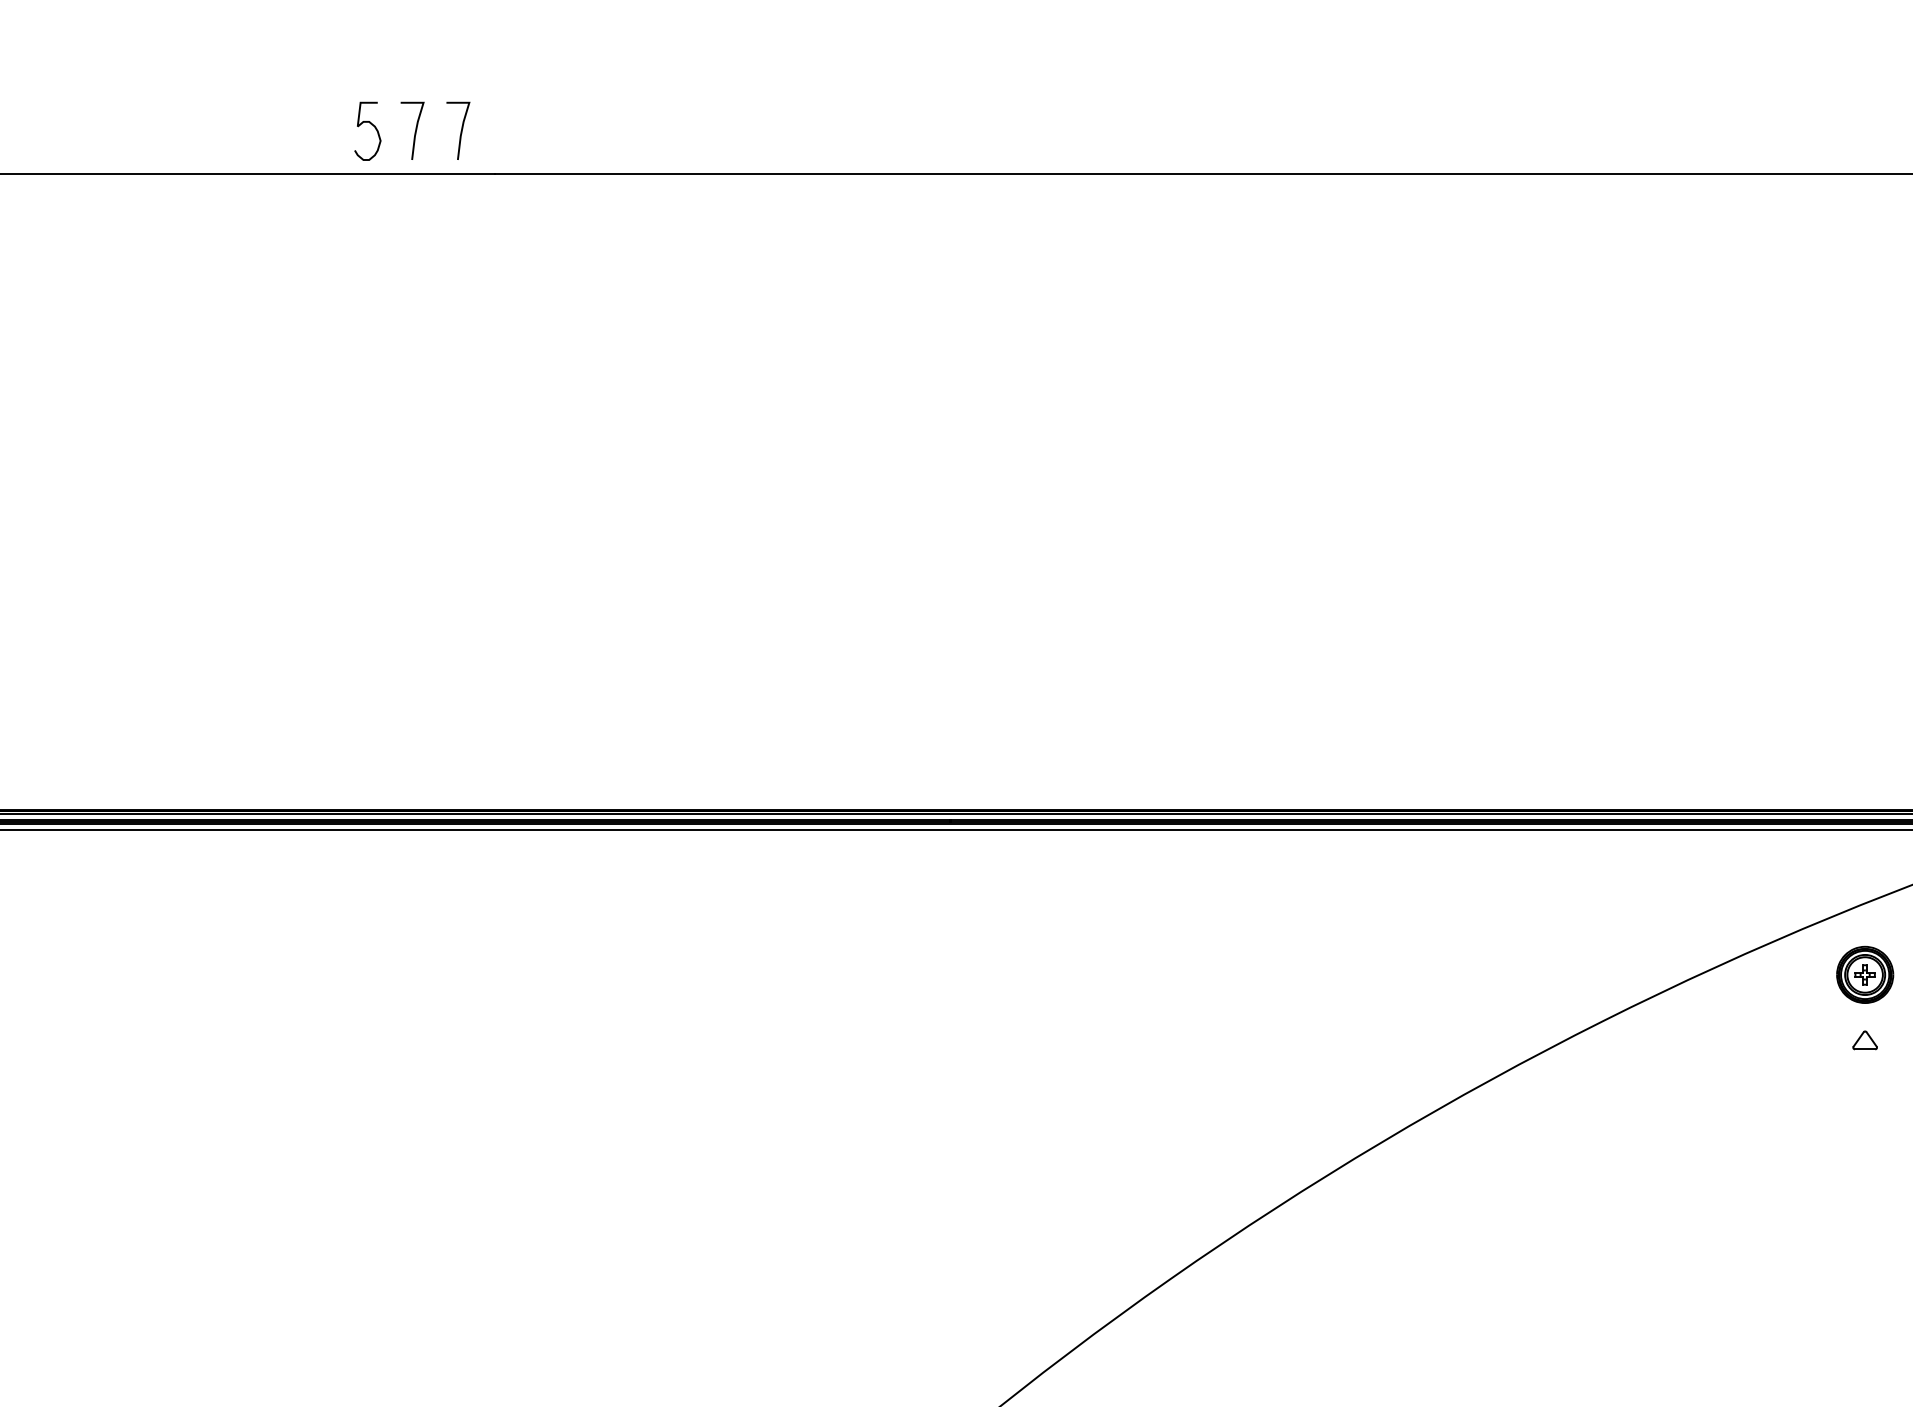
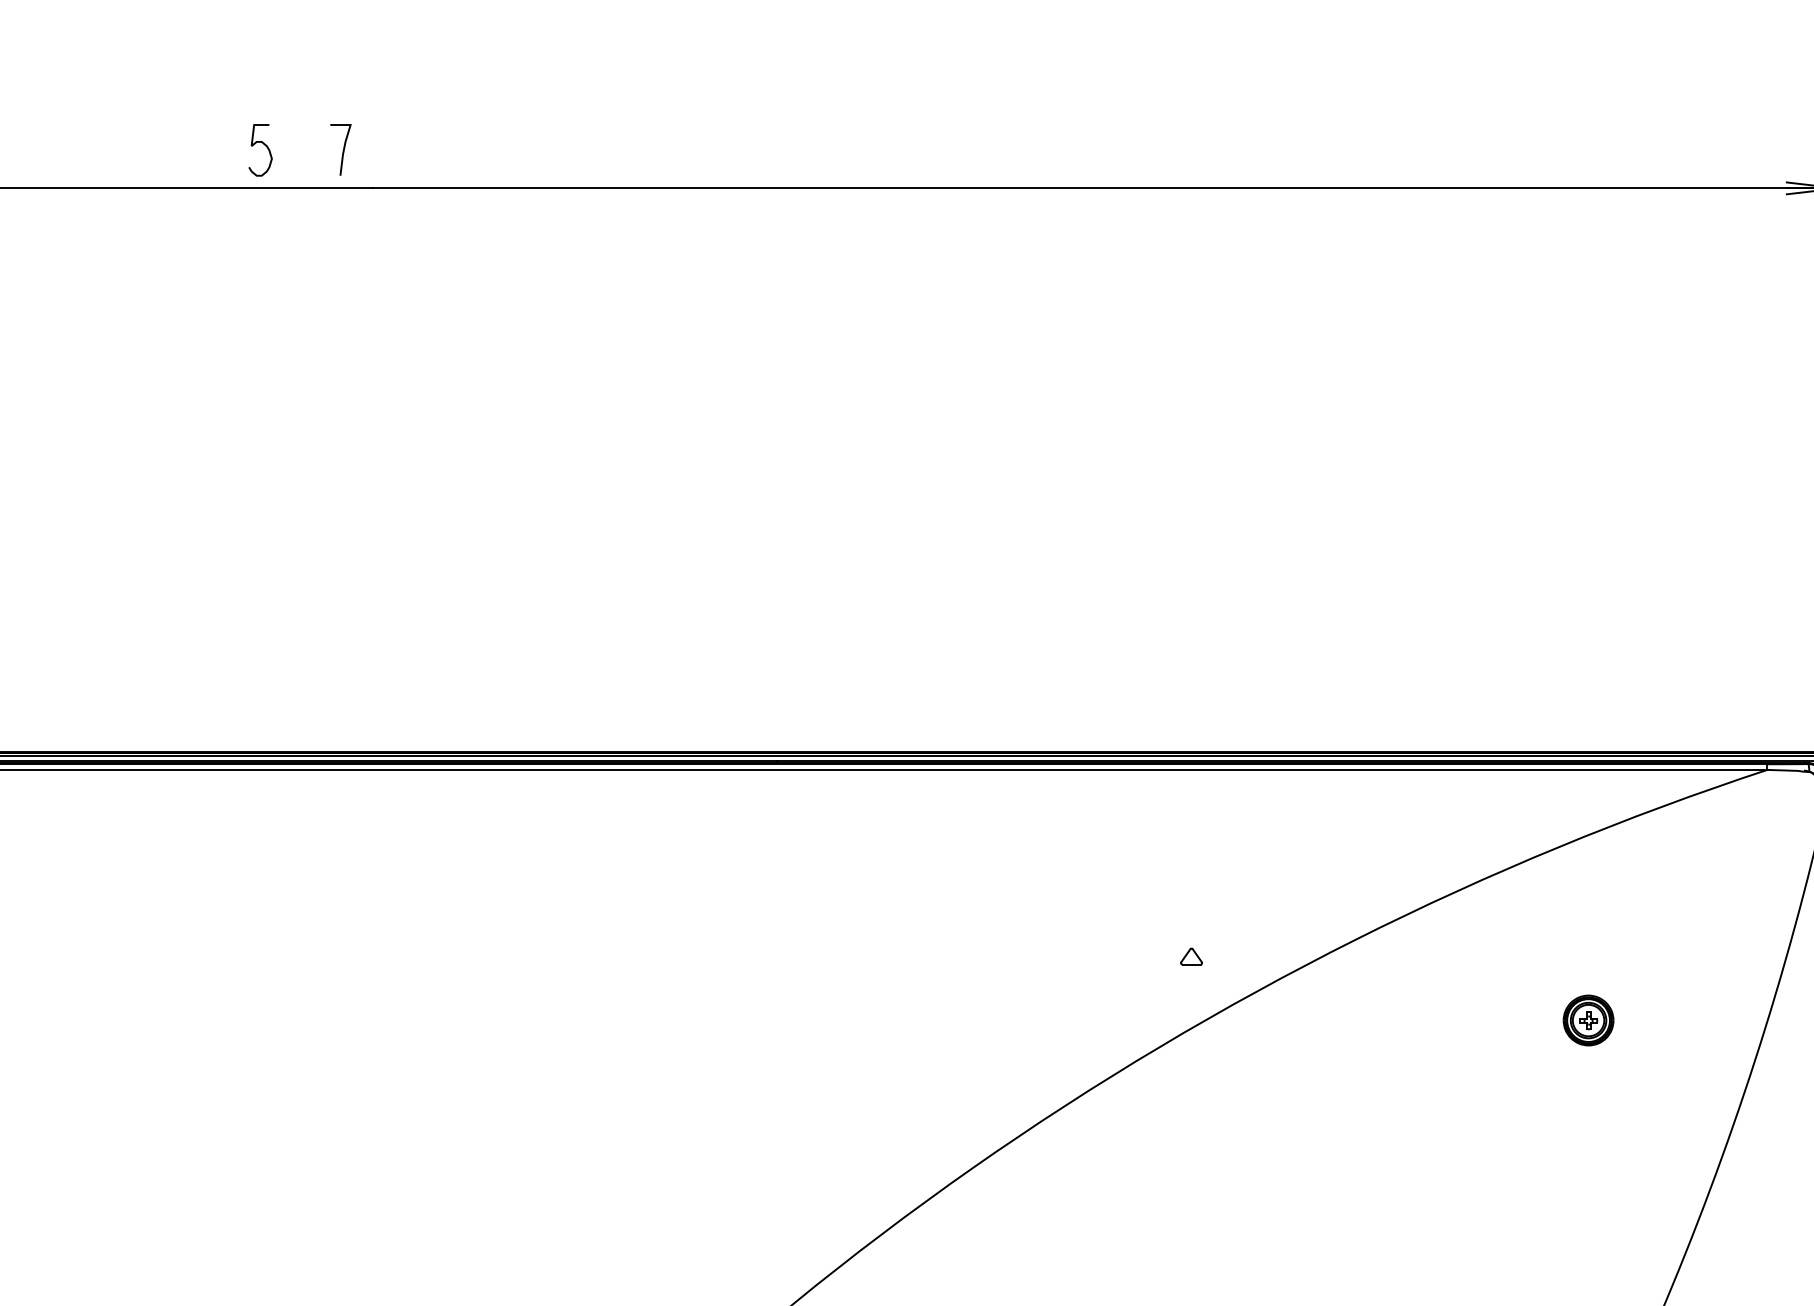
curve: (415, 130) -> (302, 149), removed
part: (1865, 974) -> (1588, 1020), moved
part: (1865, 1040) -> (1191, 956), moved

